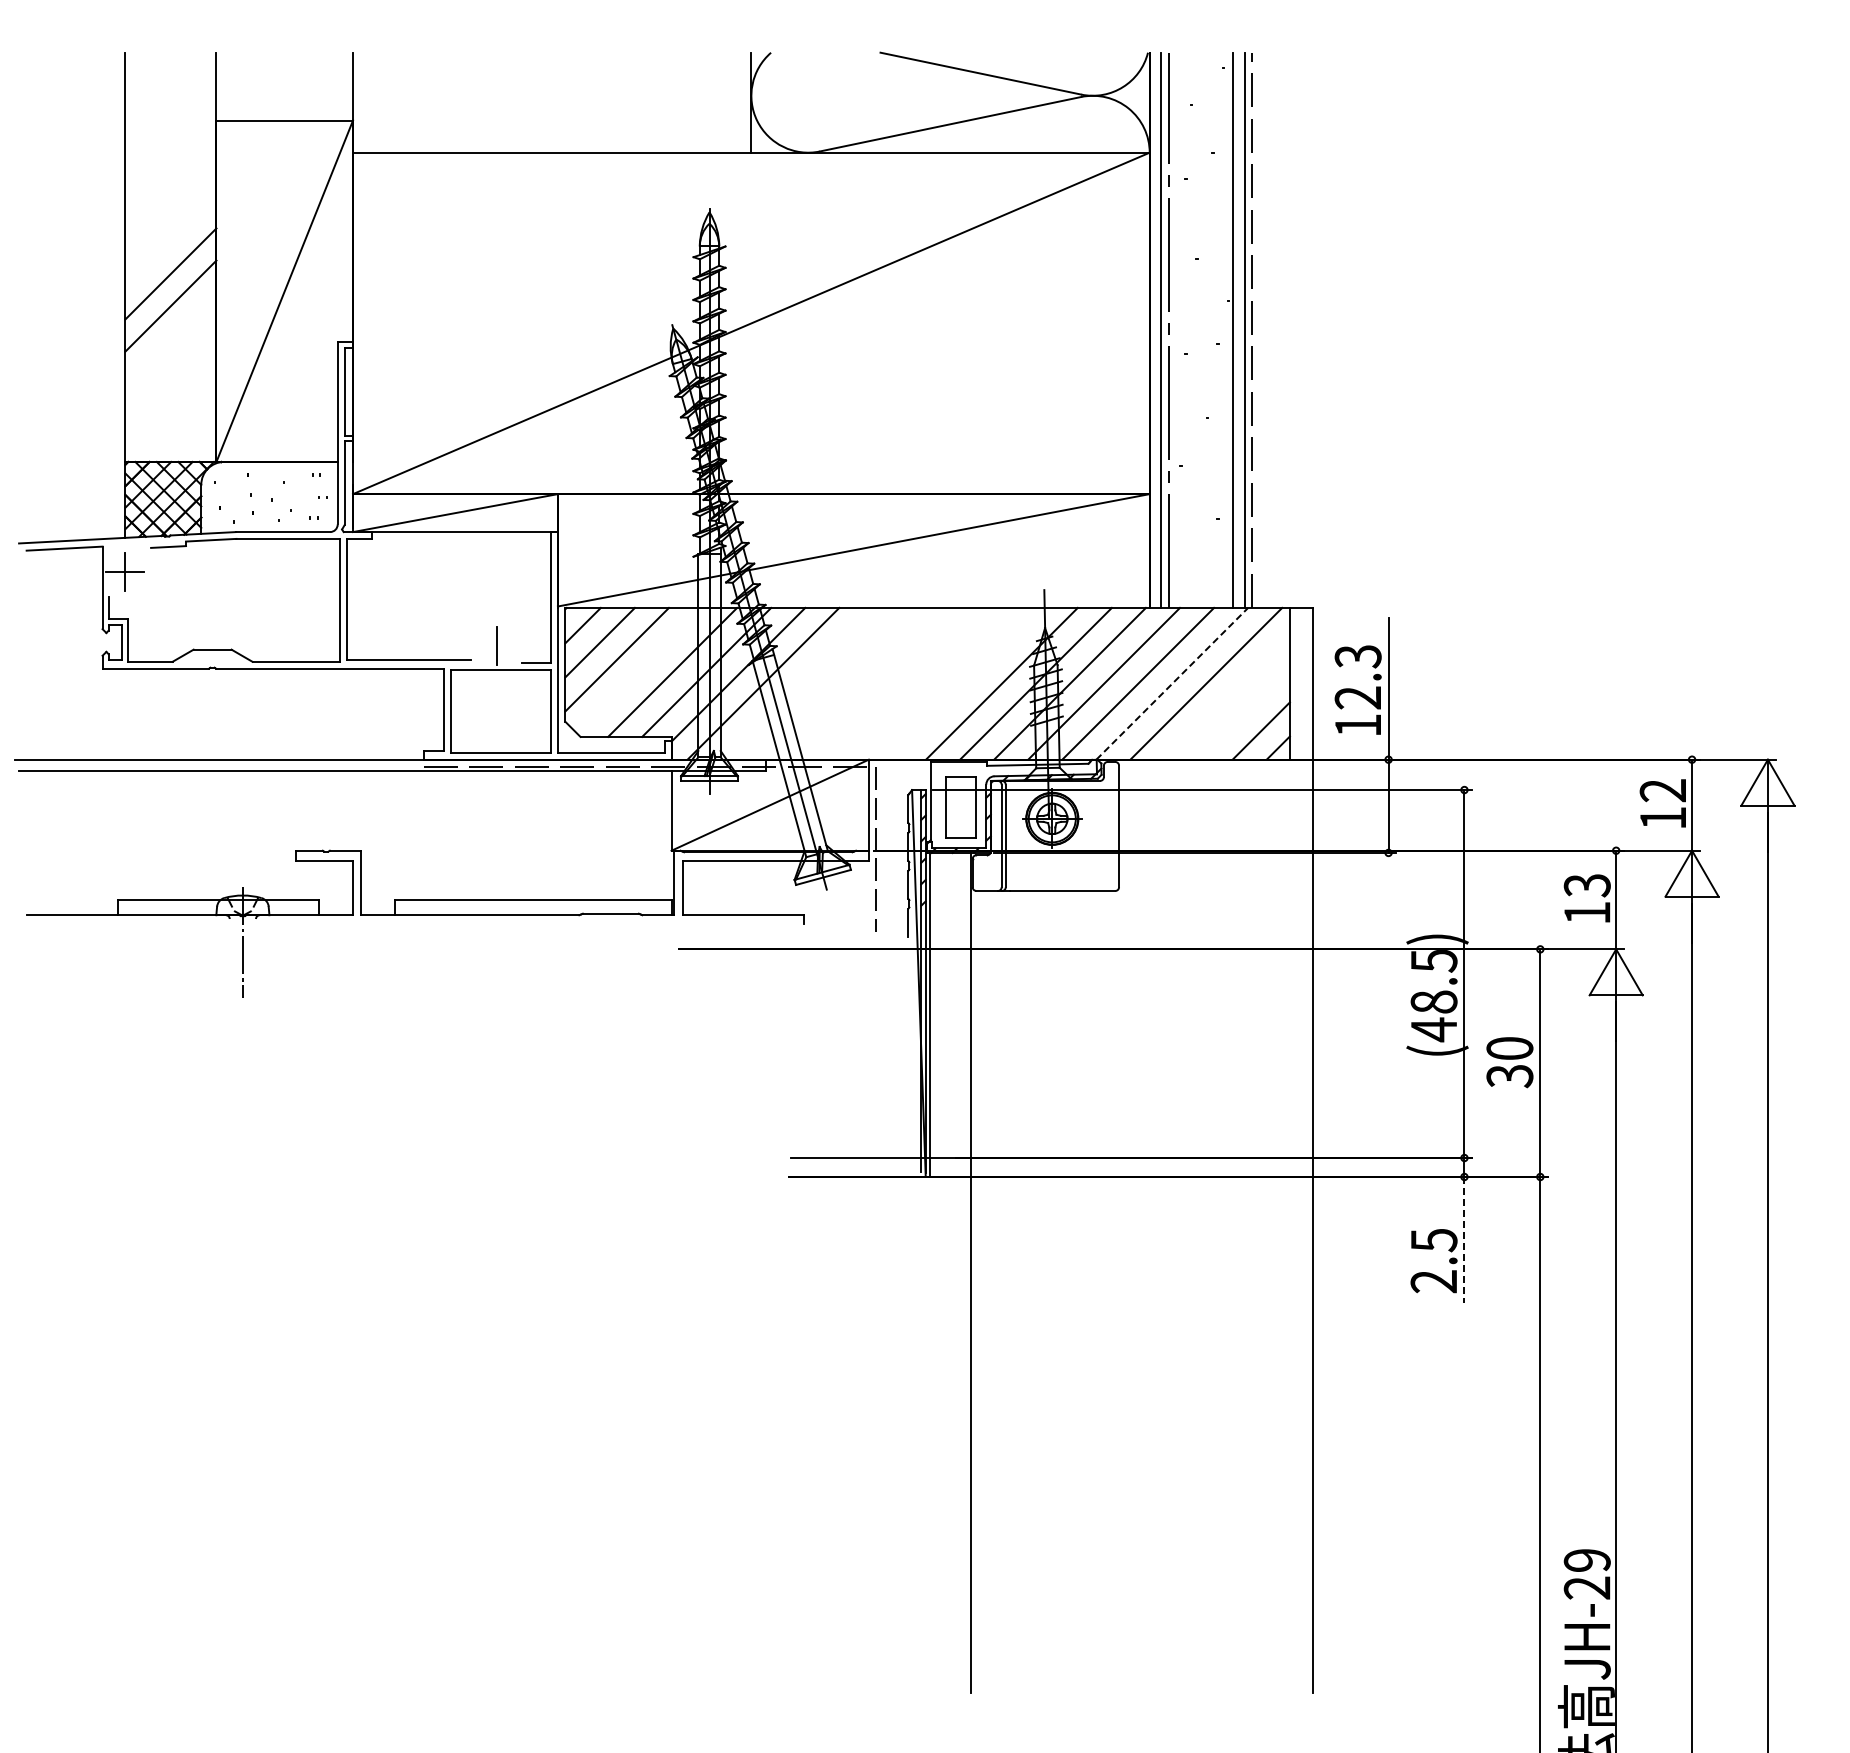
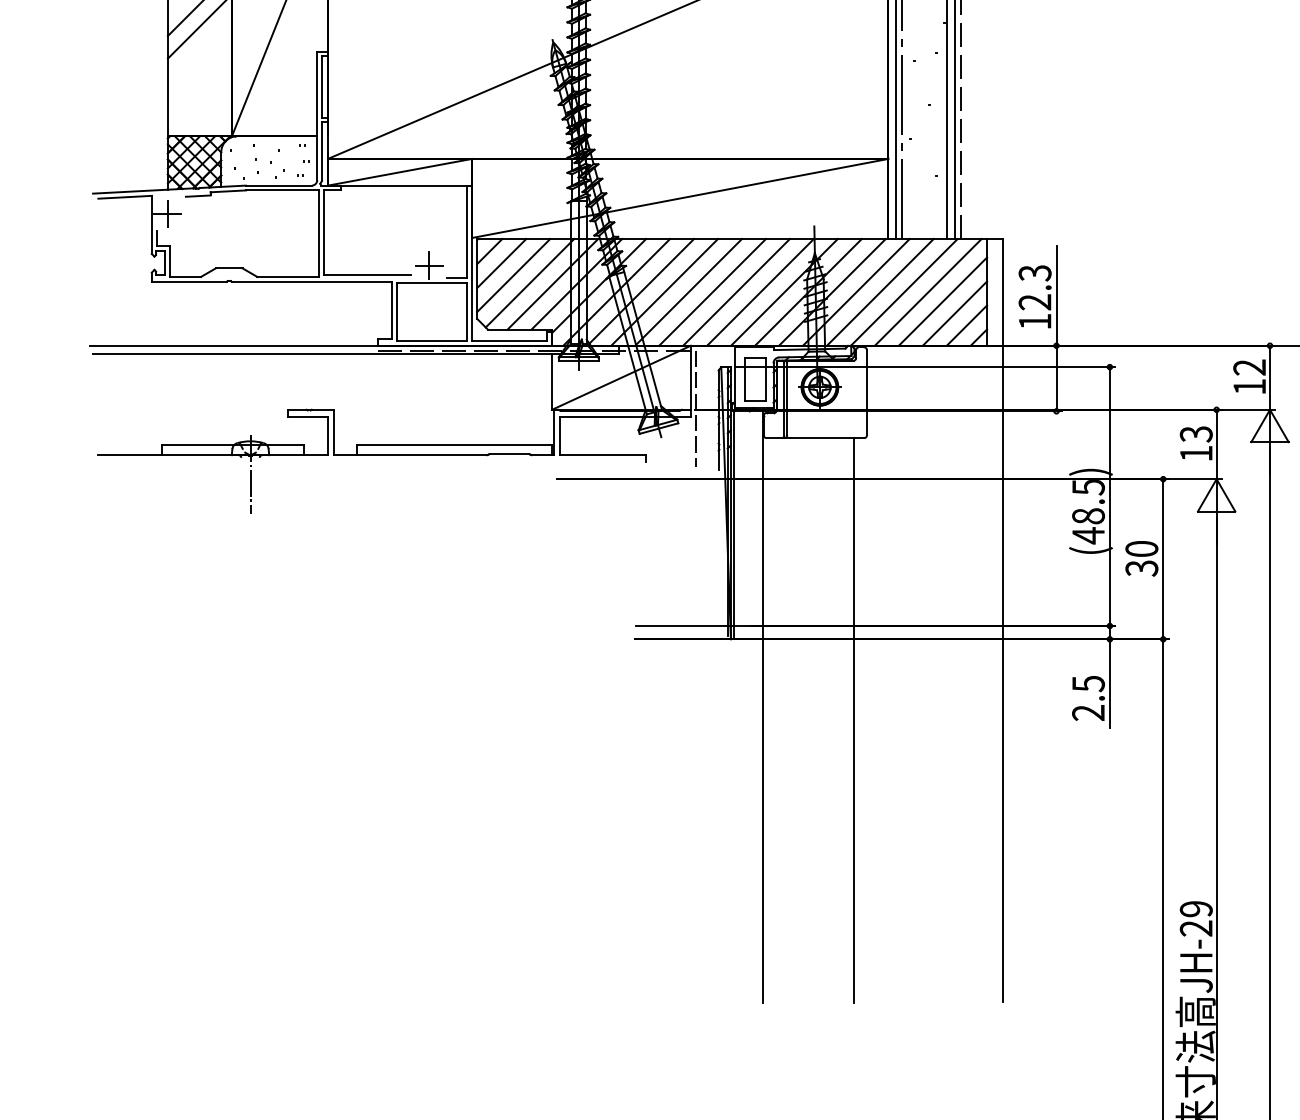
line: (497, 645) -> (429, 265), added
line: (640, 670) -> (530, 283), added
line: (797, 683) -> (640, 292), added
line: (831, 683) -> (664, 292), added
line: (865, 683) -> (688, 292), added
line: (899, 683) -> (712, 292), added
line: (933, 683) -> (736, 292), added
line: (967, 683) -> (760, 292), added
line: (1172, 683) -> (904, 292), dashed -> solid
line: (1226, 696) -> (942, 301), added
line: (1243, 713) -> (954, 313), added
line: (1464, 1239) -> (1109, 683), dashed -> solid
line: (1100, 1291) -> (853, 719), added

